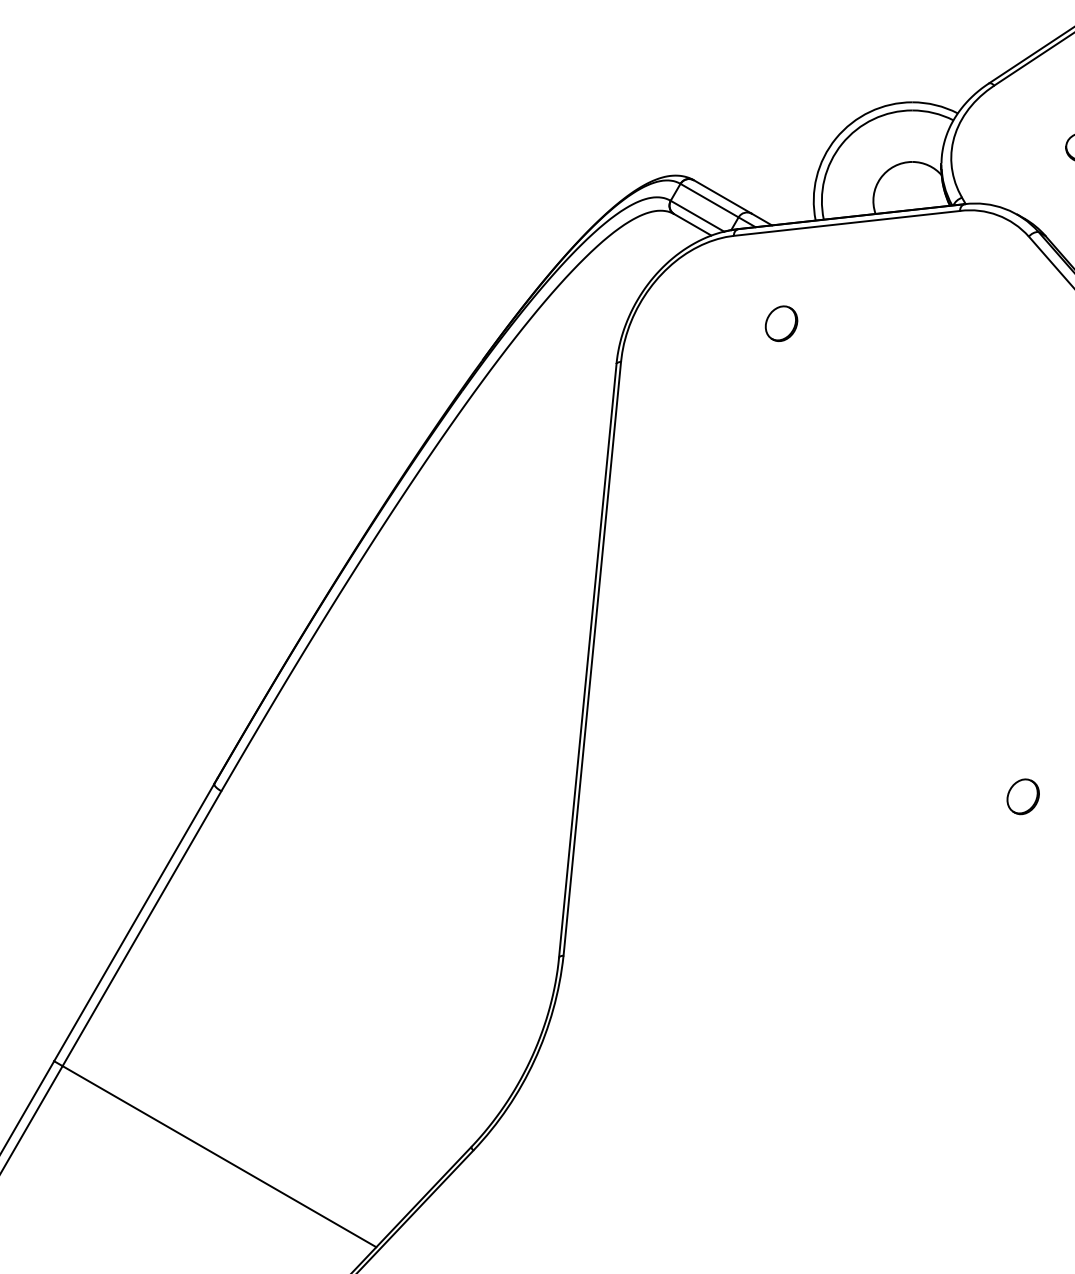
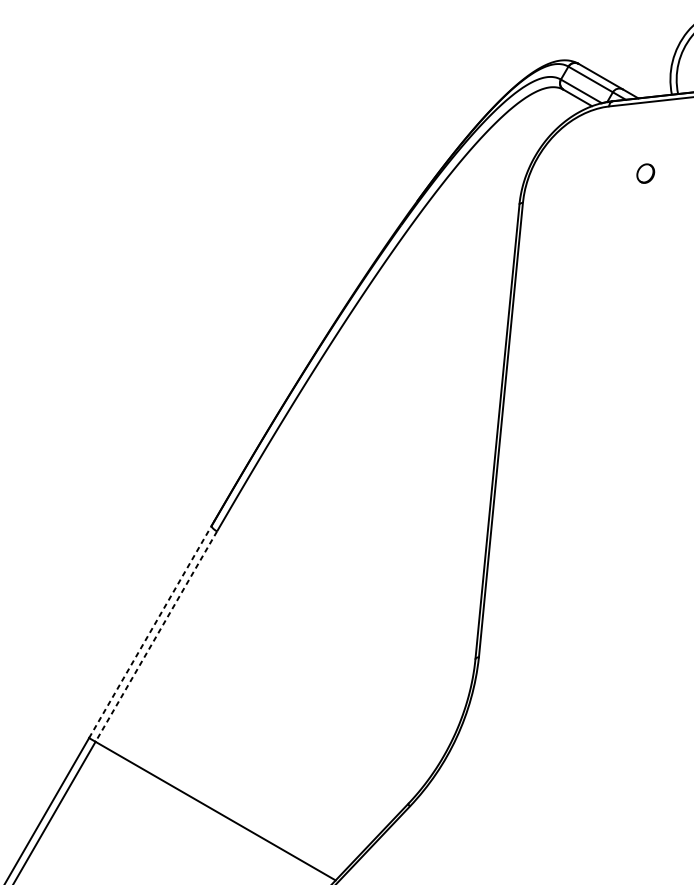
part: (781, 323) -> (645, 173), size x0.7
line: (134, 922) -> (150, 631), solid -> dashed
line: (142, 928) -> (156, 636), solid -> dashed

